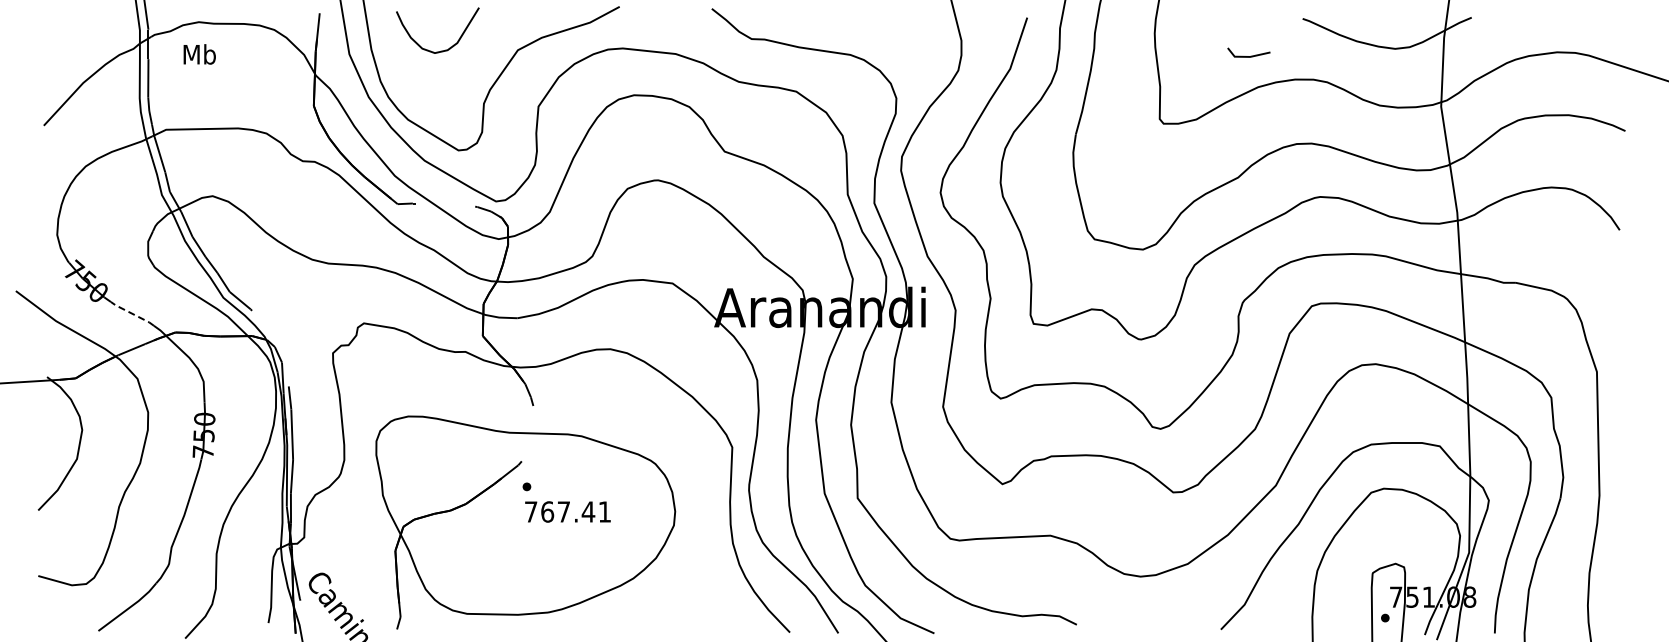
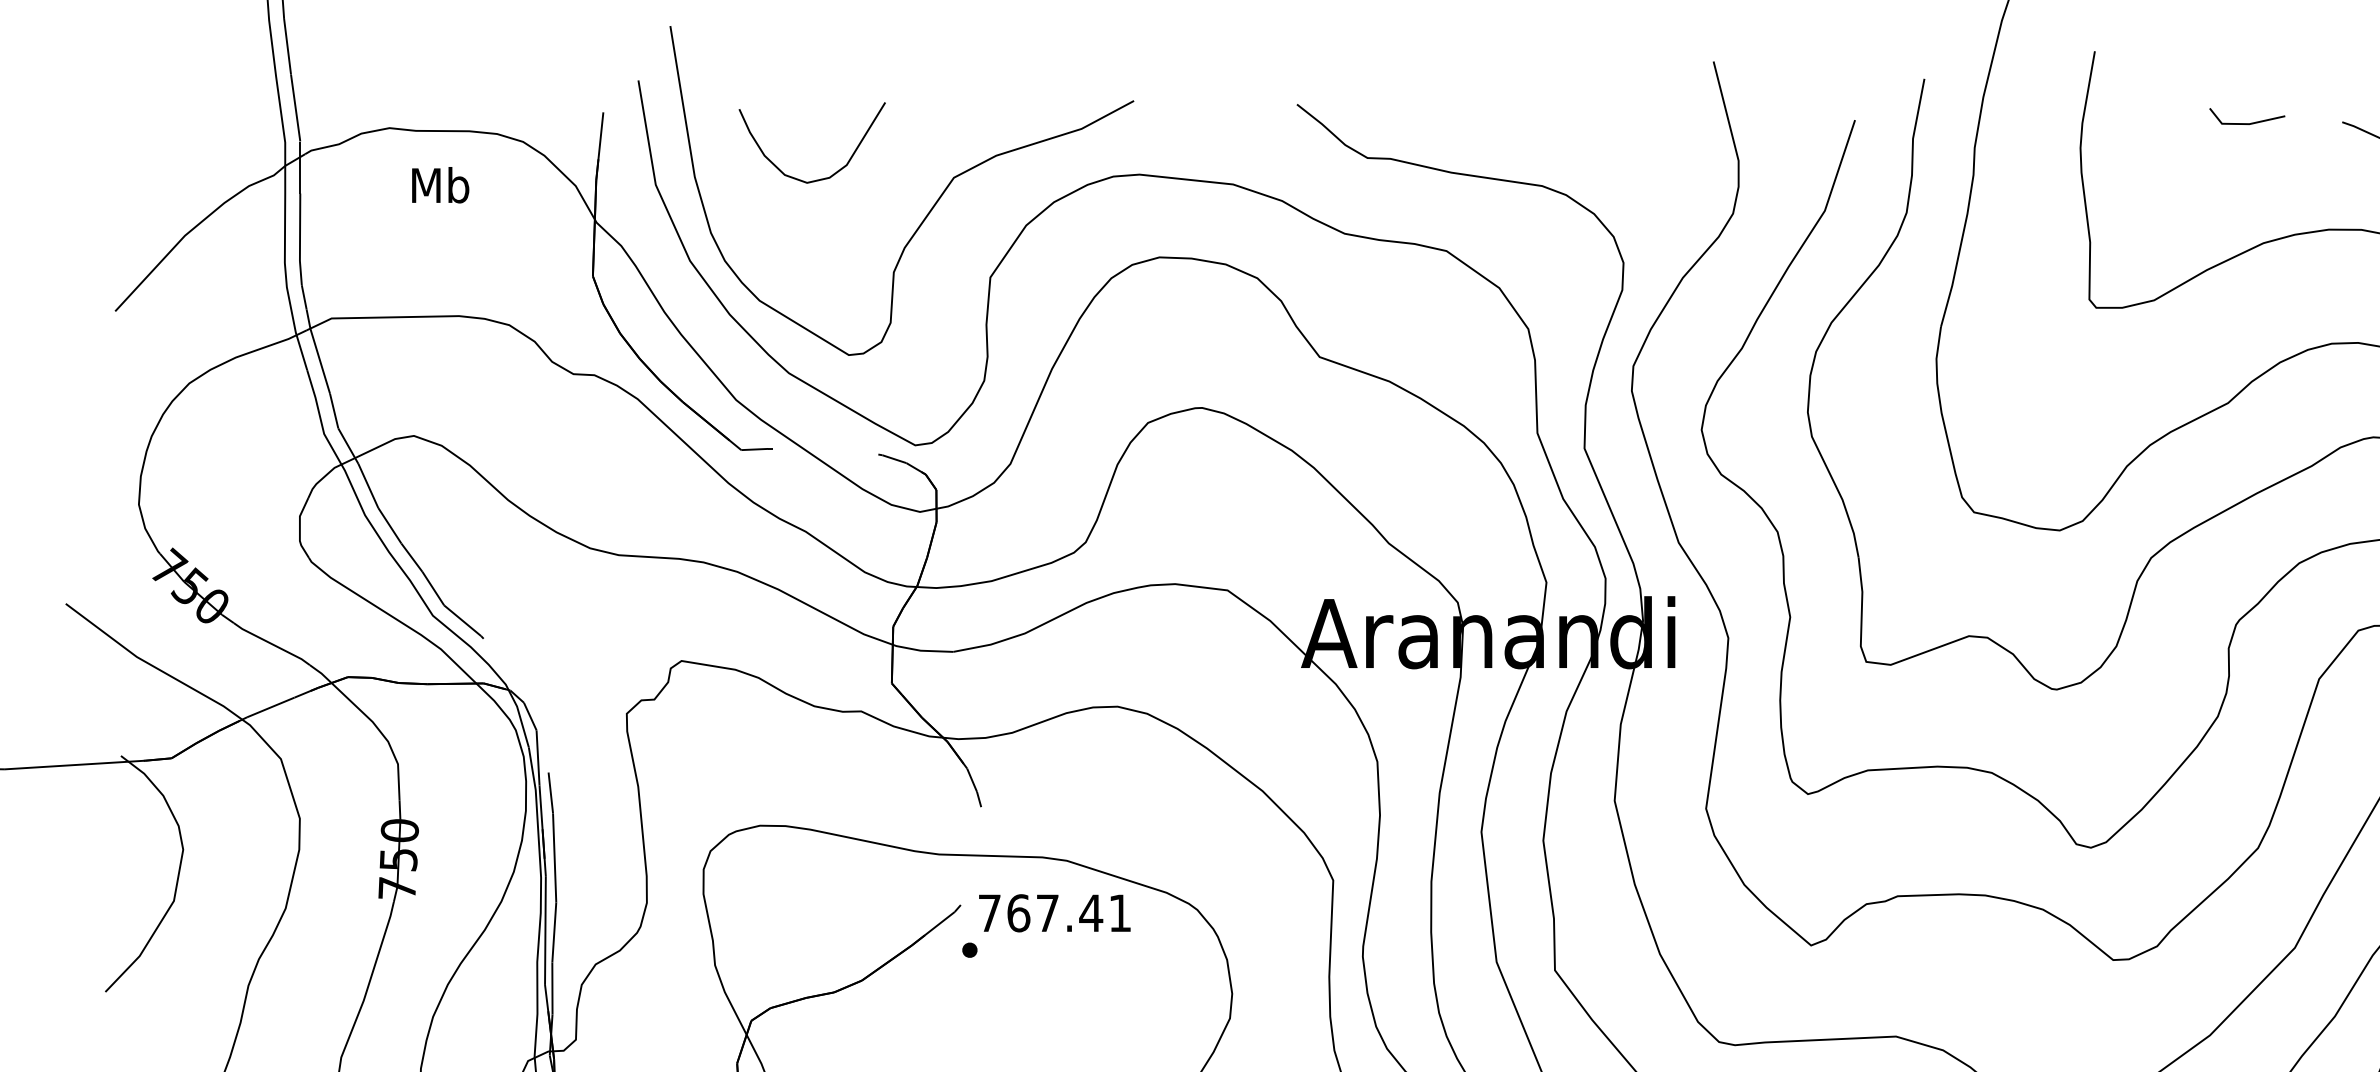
text: (199, 54) -> (440, 185), moved
line: (1248, 56) -> (2246, 123), moved
line: (132, 313) -> (272, 643), dashed -> solid
text: (567, 511) -> (1054, 912), moved

